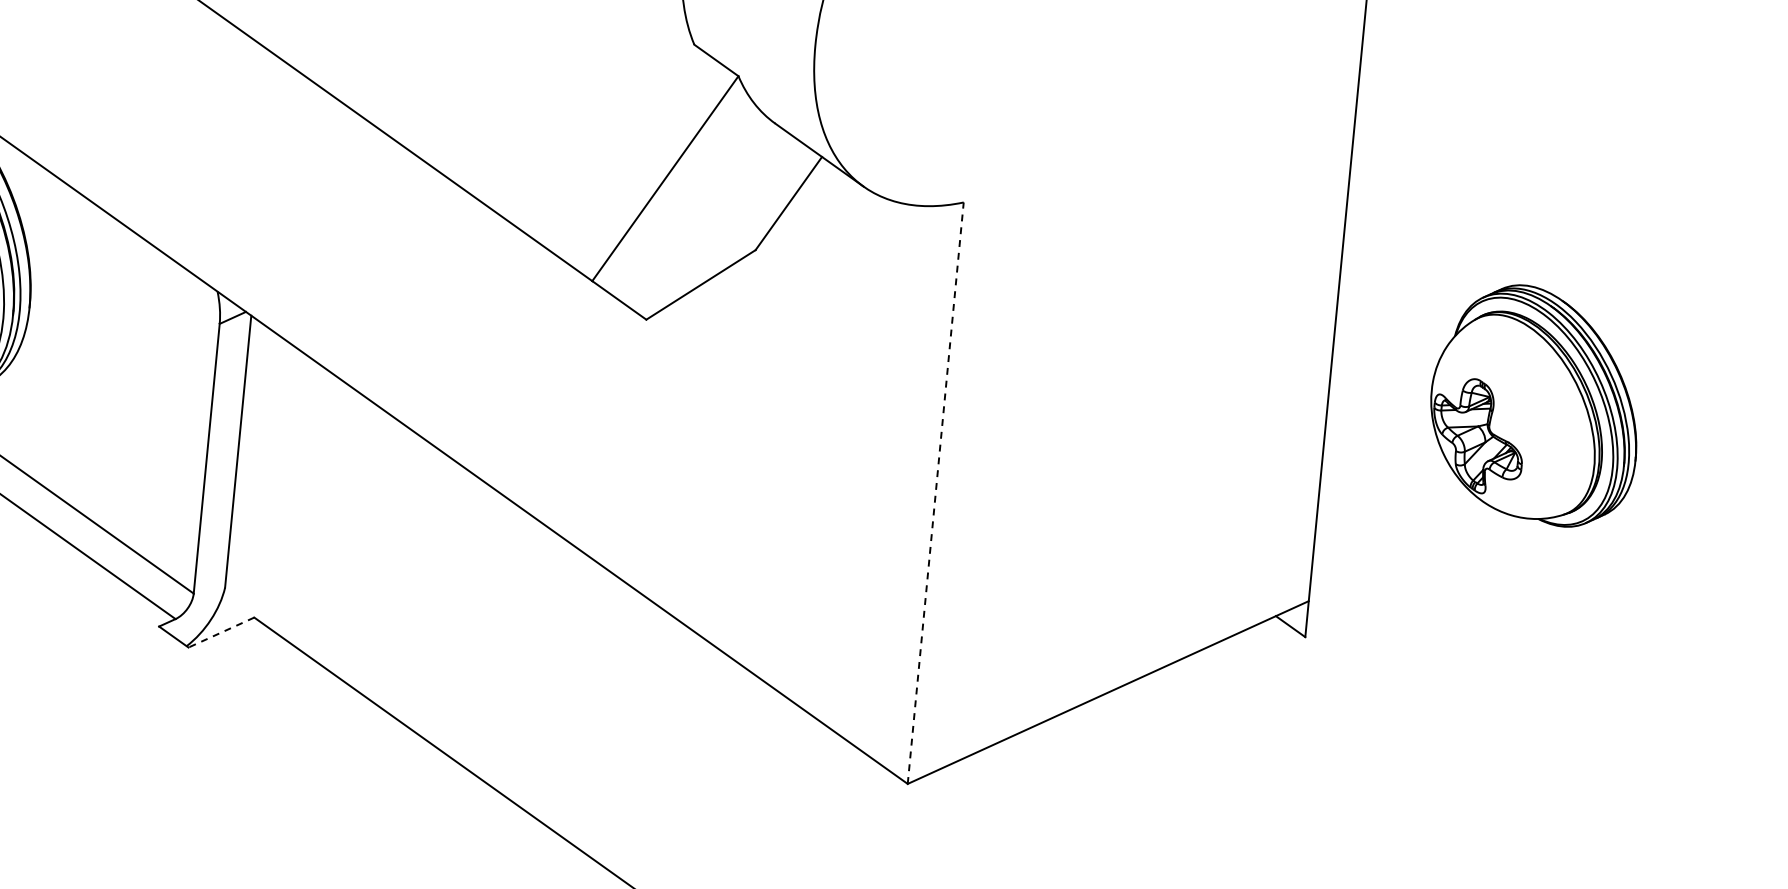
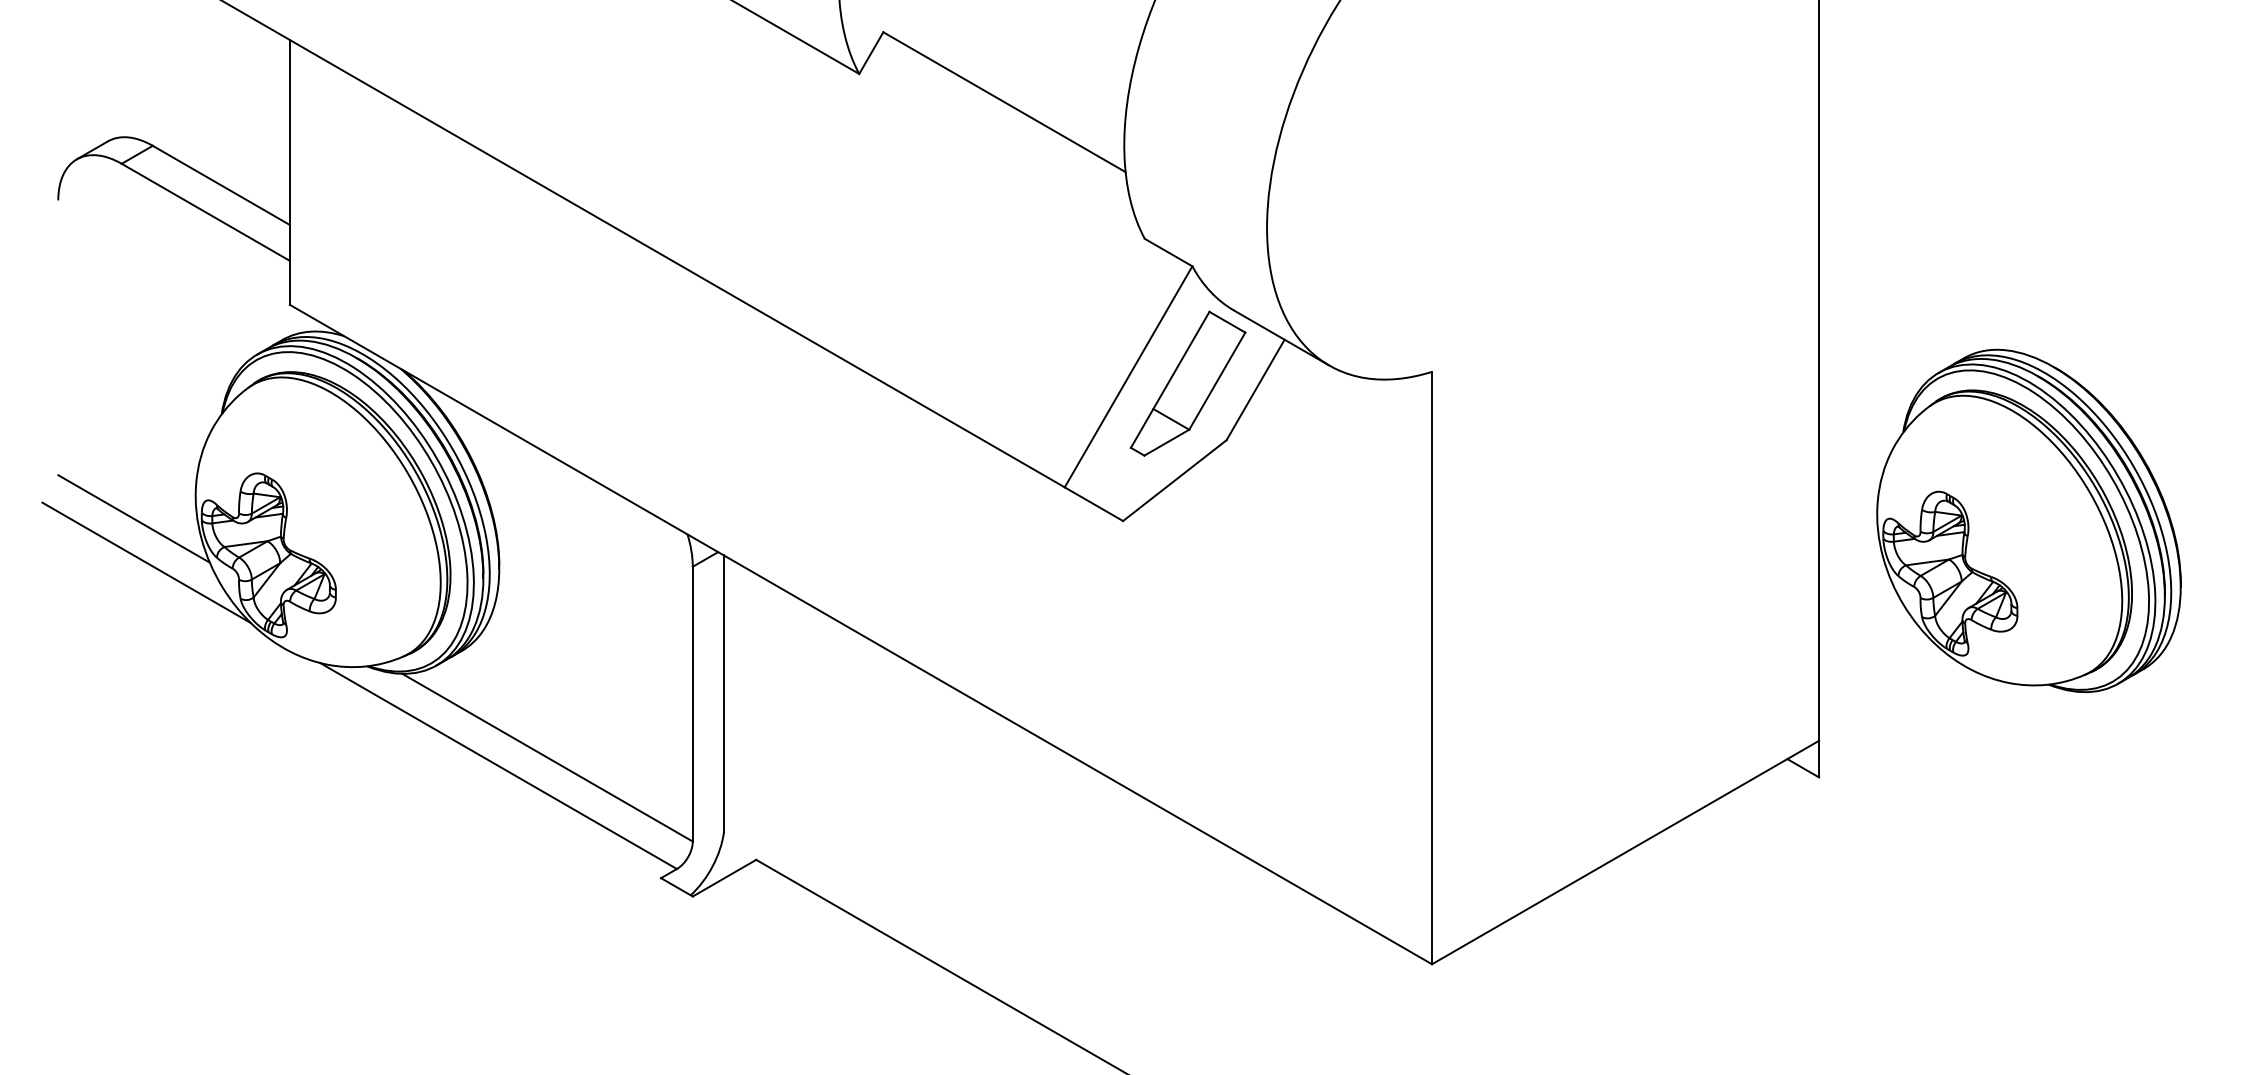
part: (722, 190) -> (1187, 383), added
part: (1535, 404) -> (2028, 520), size x1.43
line: (936, 492) -> (1432, 667), dashed -> solid
line: (221, 632) -> (724, 878), dashed -> solid

